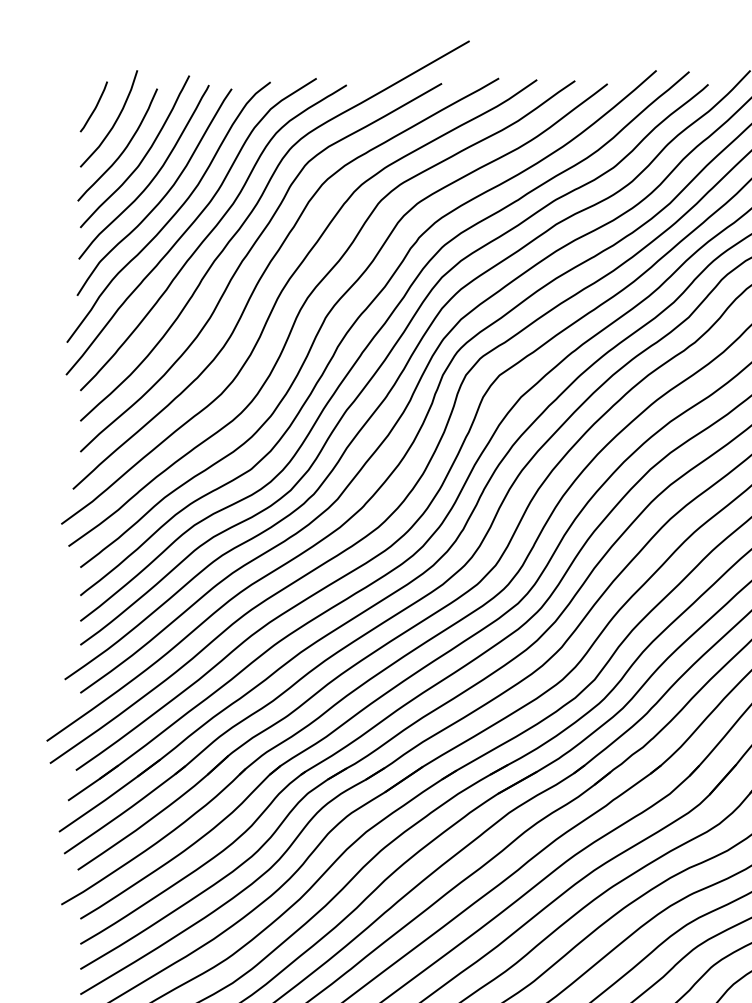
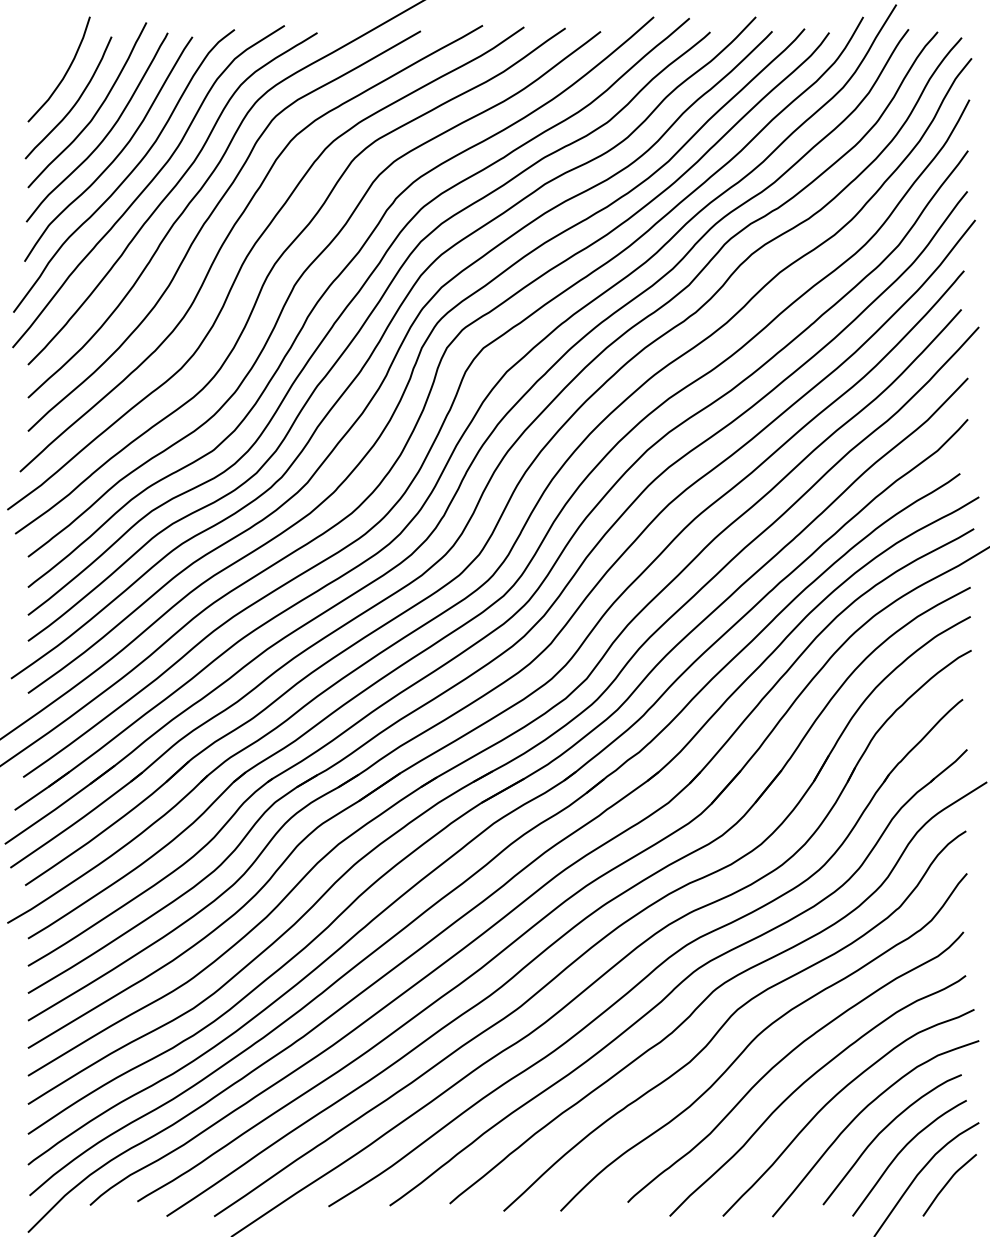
curve: (94, 107) -> (43, 57), removed

